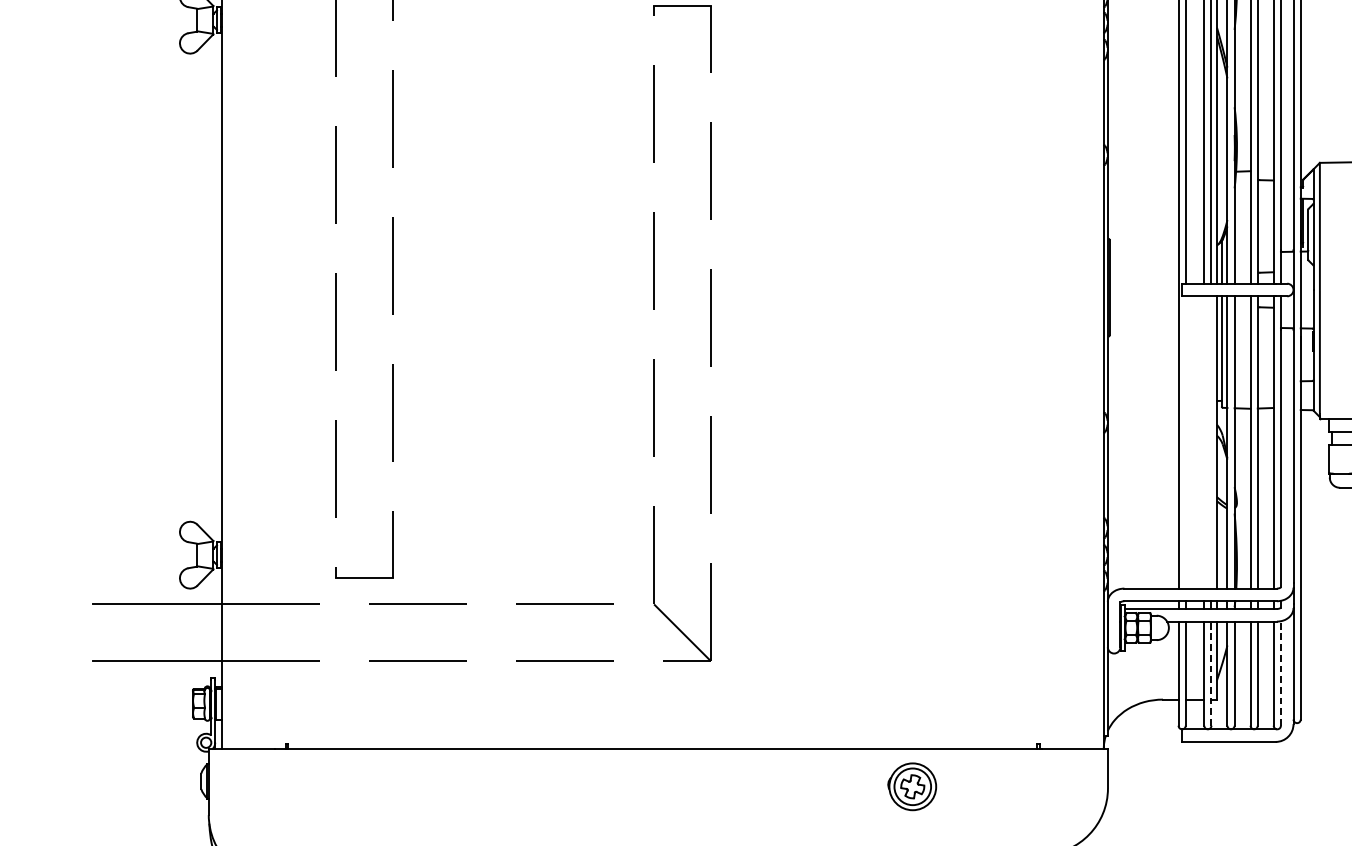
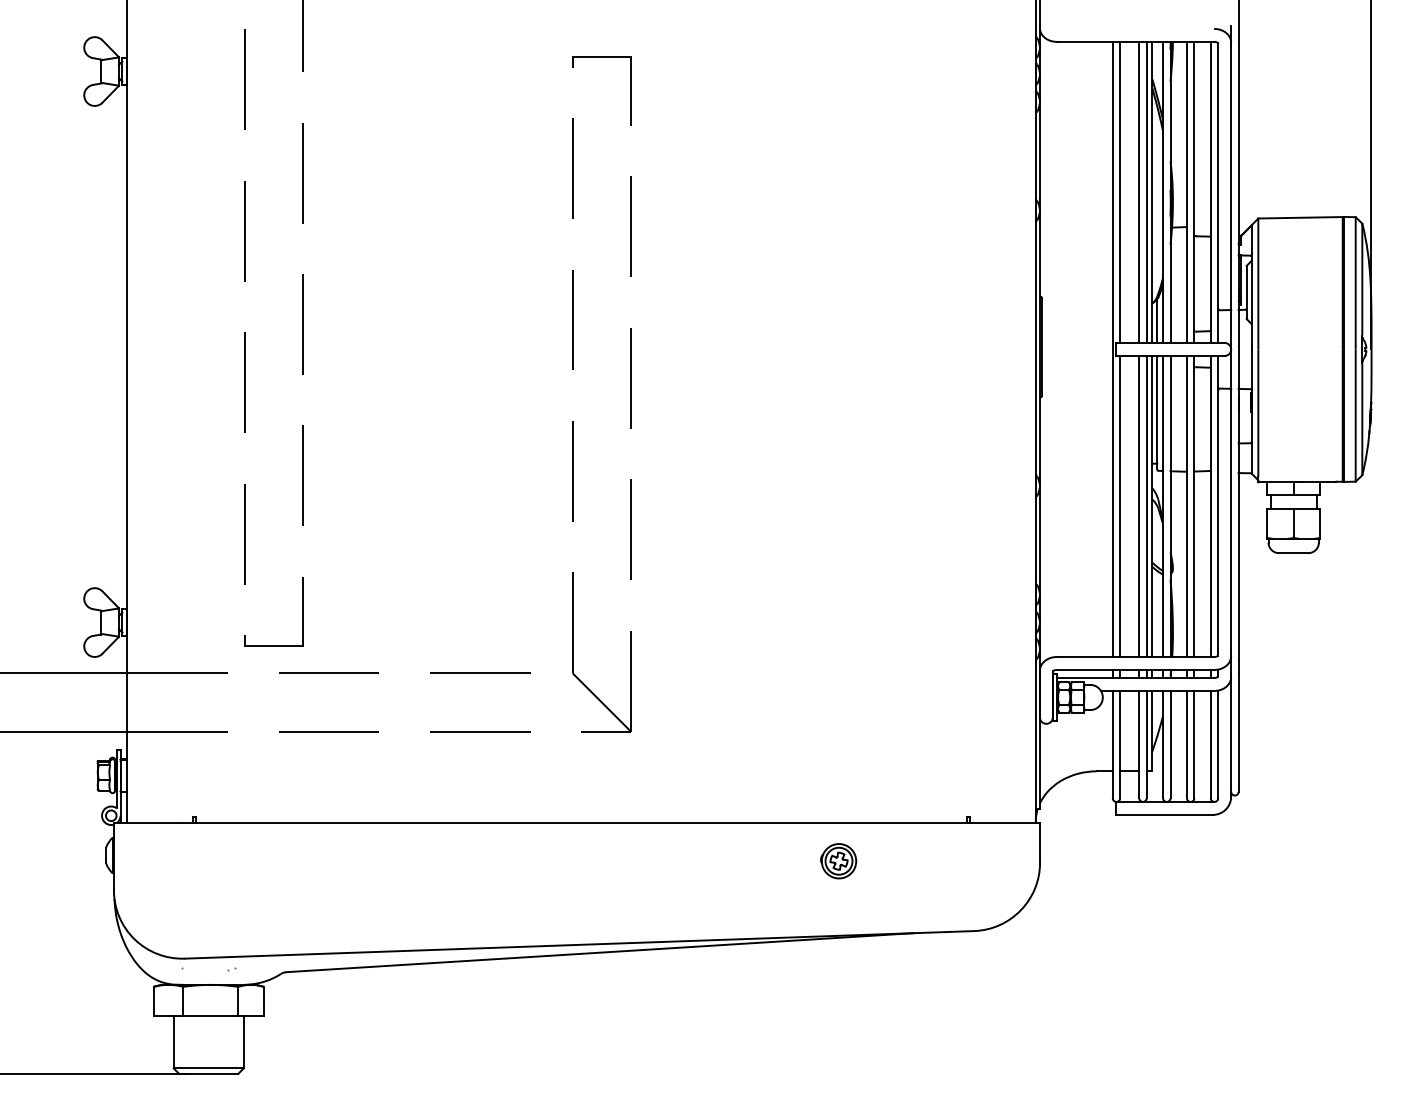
line: (1186, 442) -> (1120, 506), added
line: (1204, 442) -> (1139, 506), added
line: (1211, 442) -> (1146, 506), added
line: (1211, 673) -> (1146, 744), dashed -> solid
line: (1281, 673) -> (1218, 744), dashed -> solid
part: (912, 787) -> (838, 861), size x0.71

